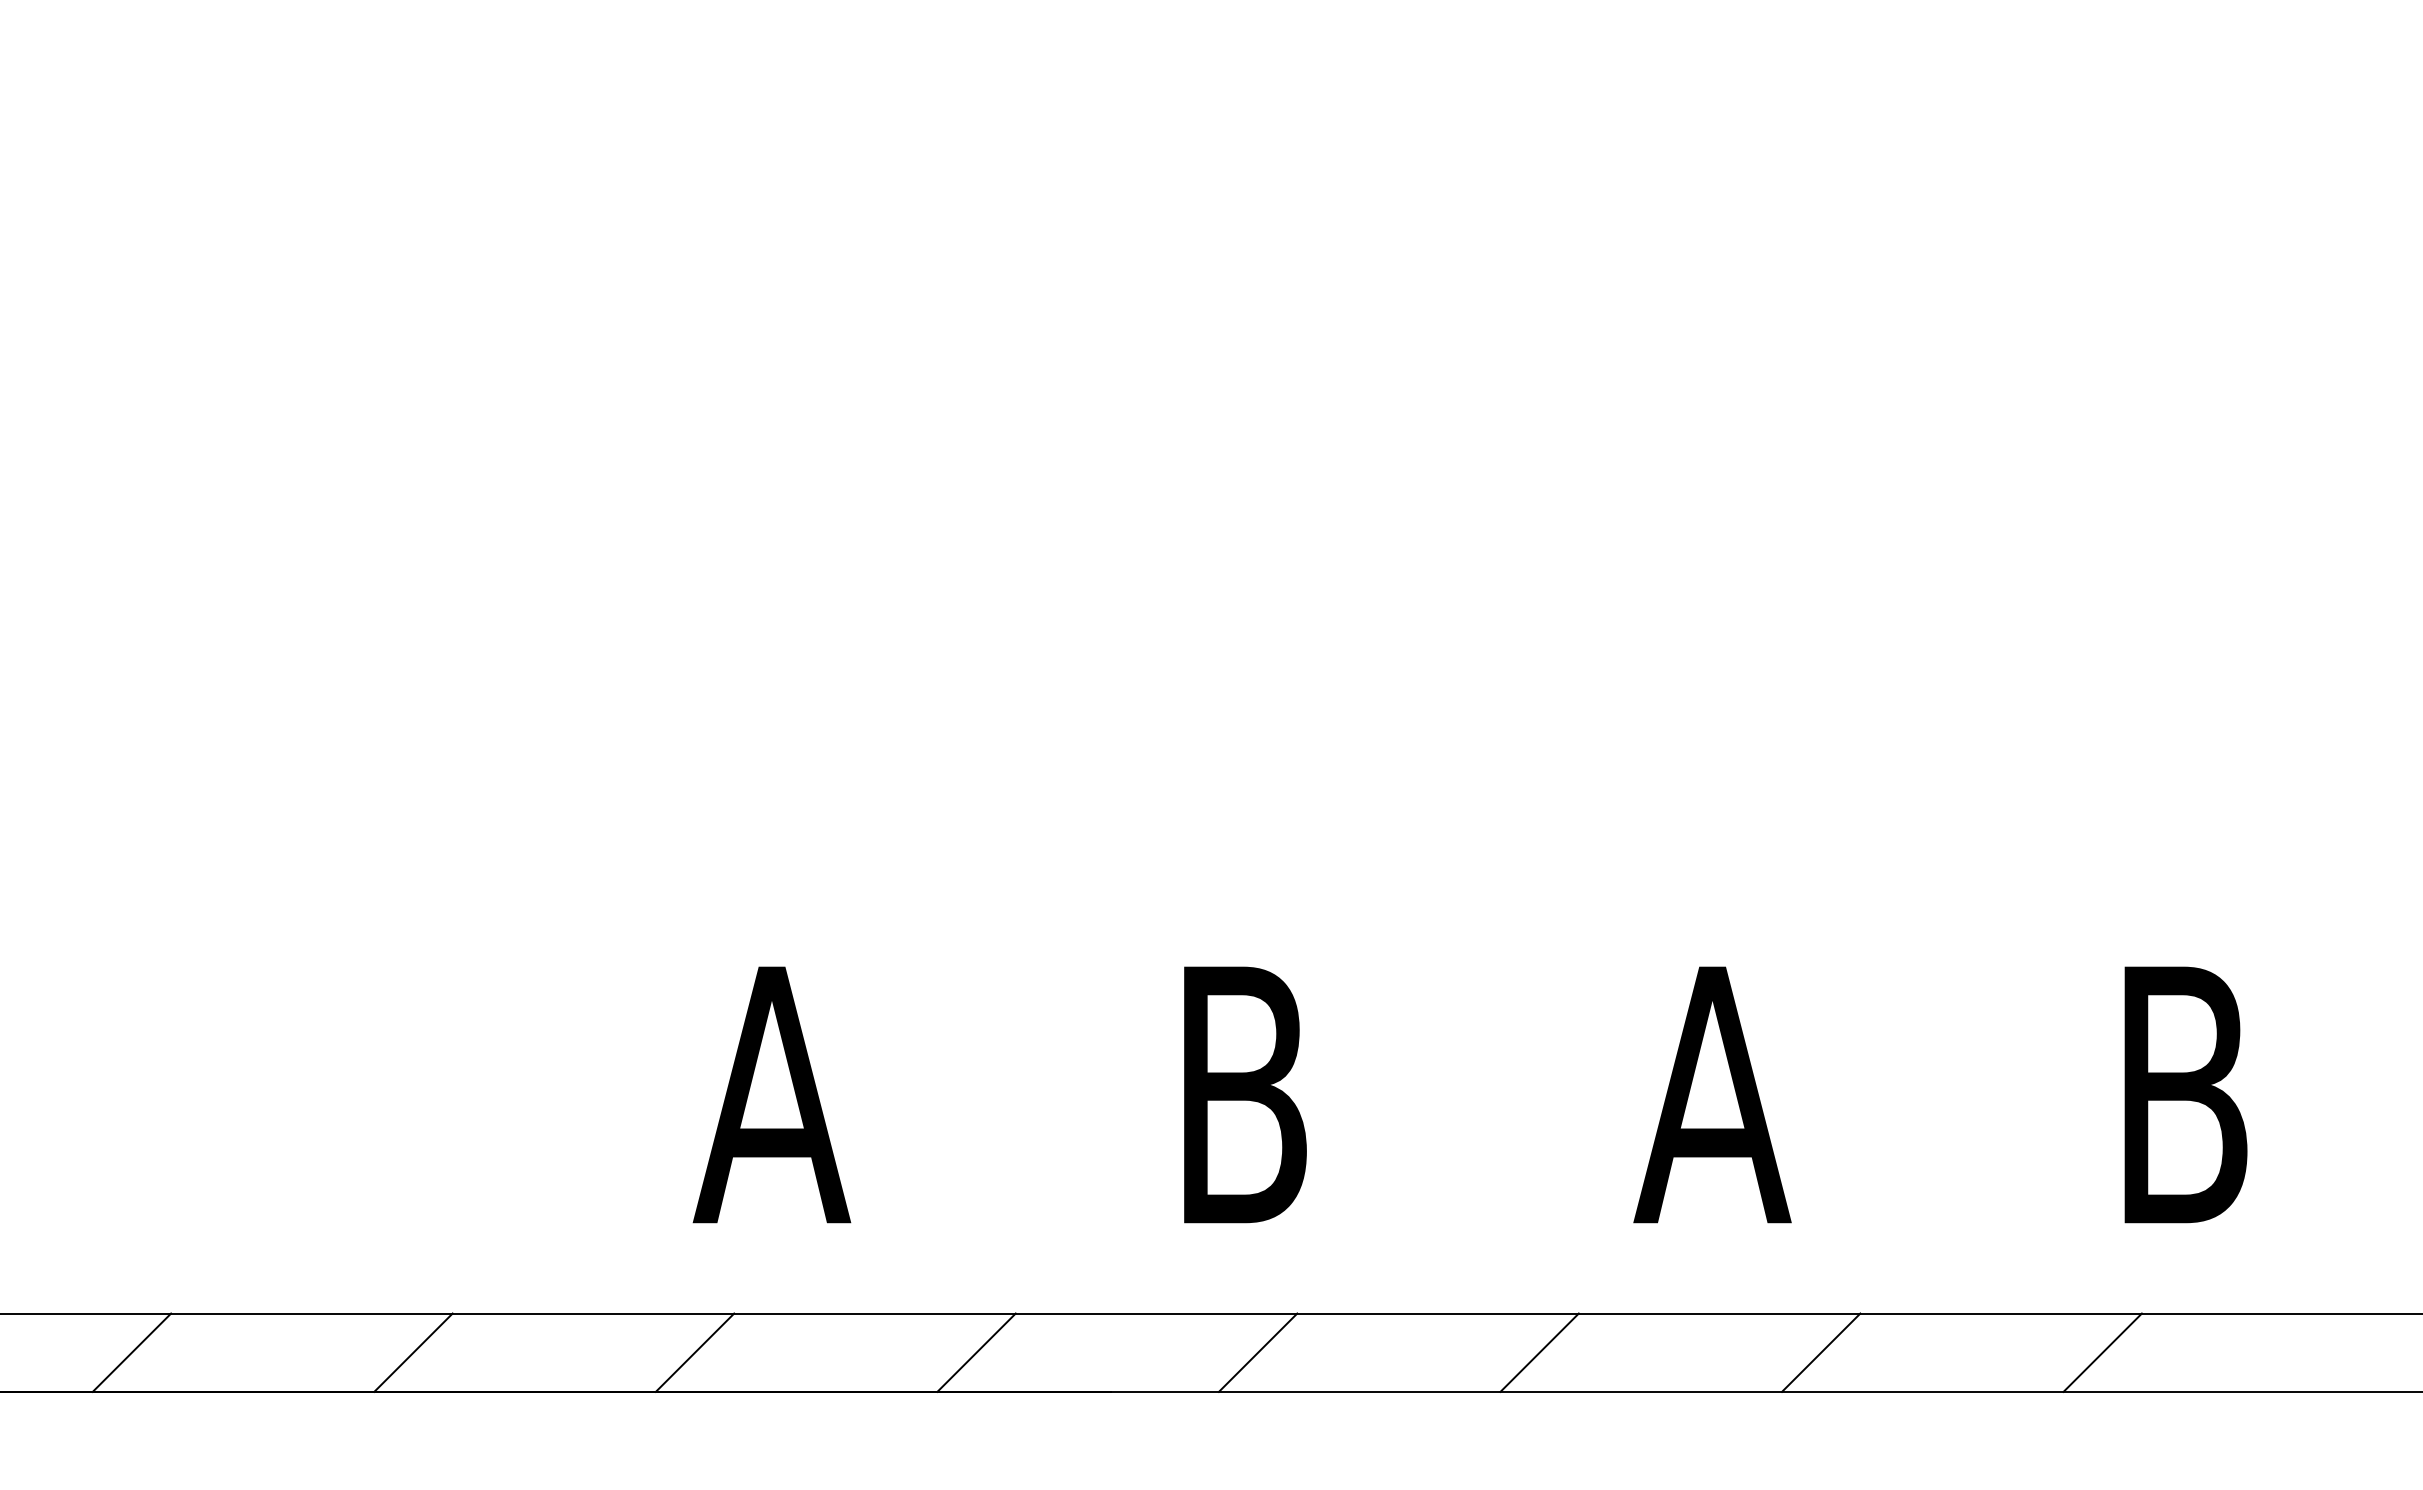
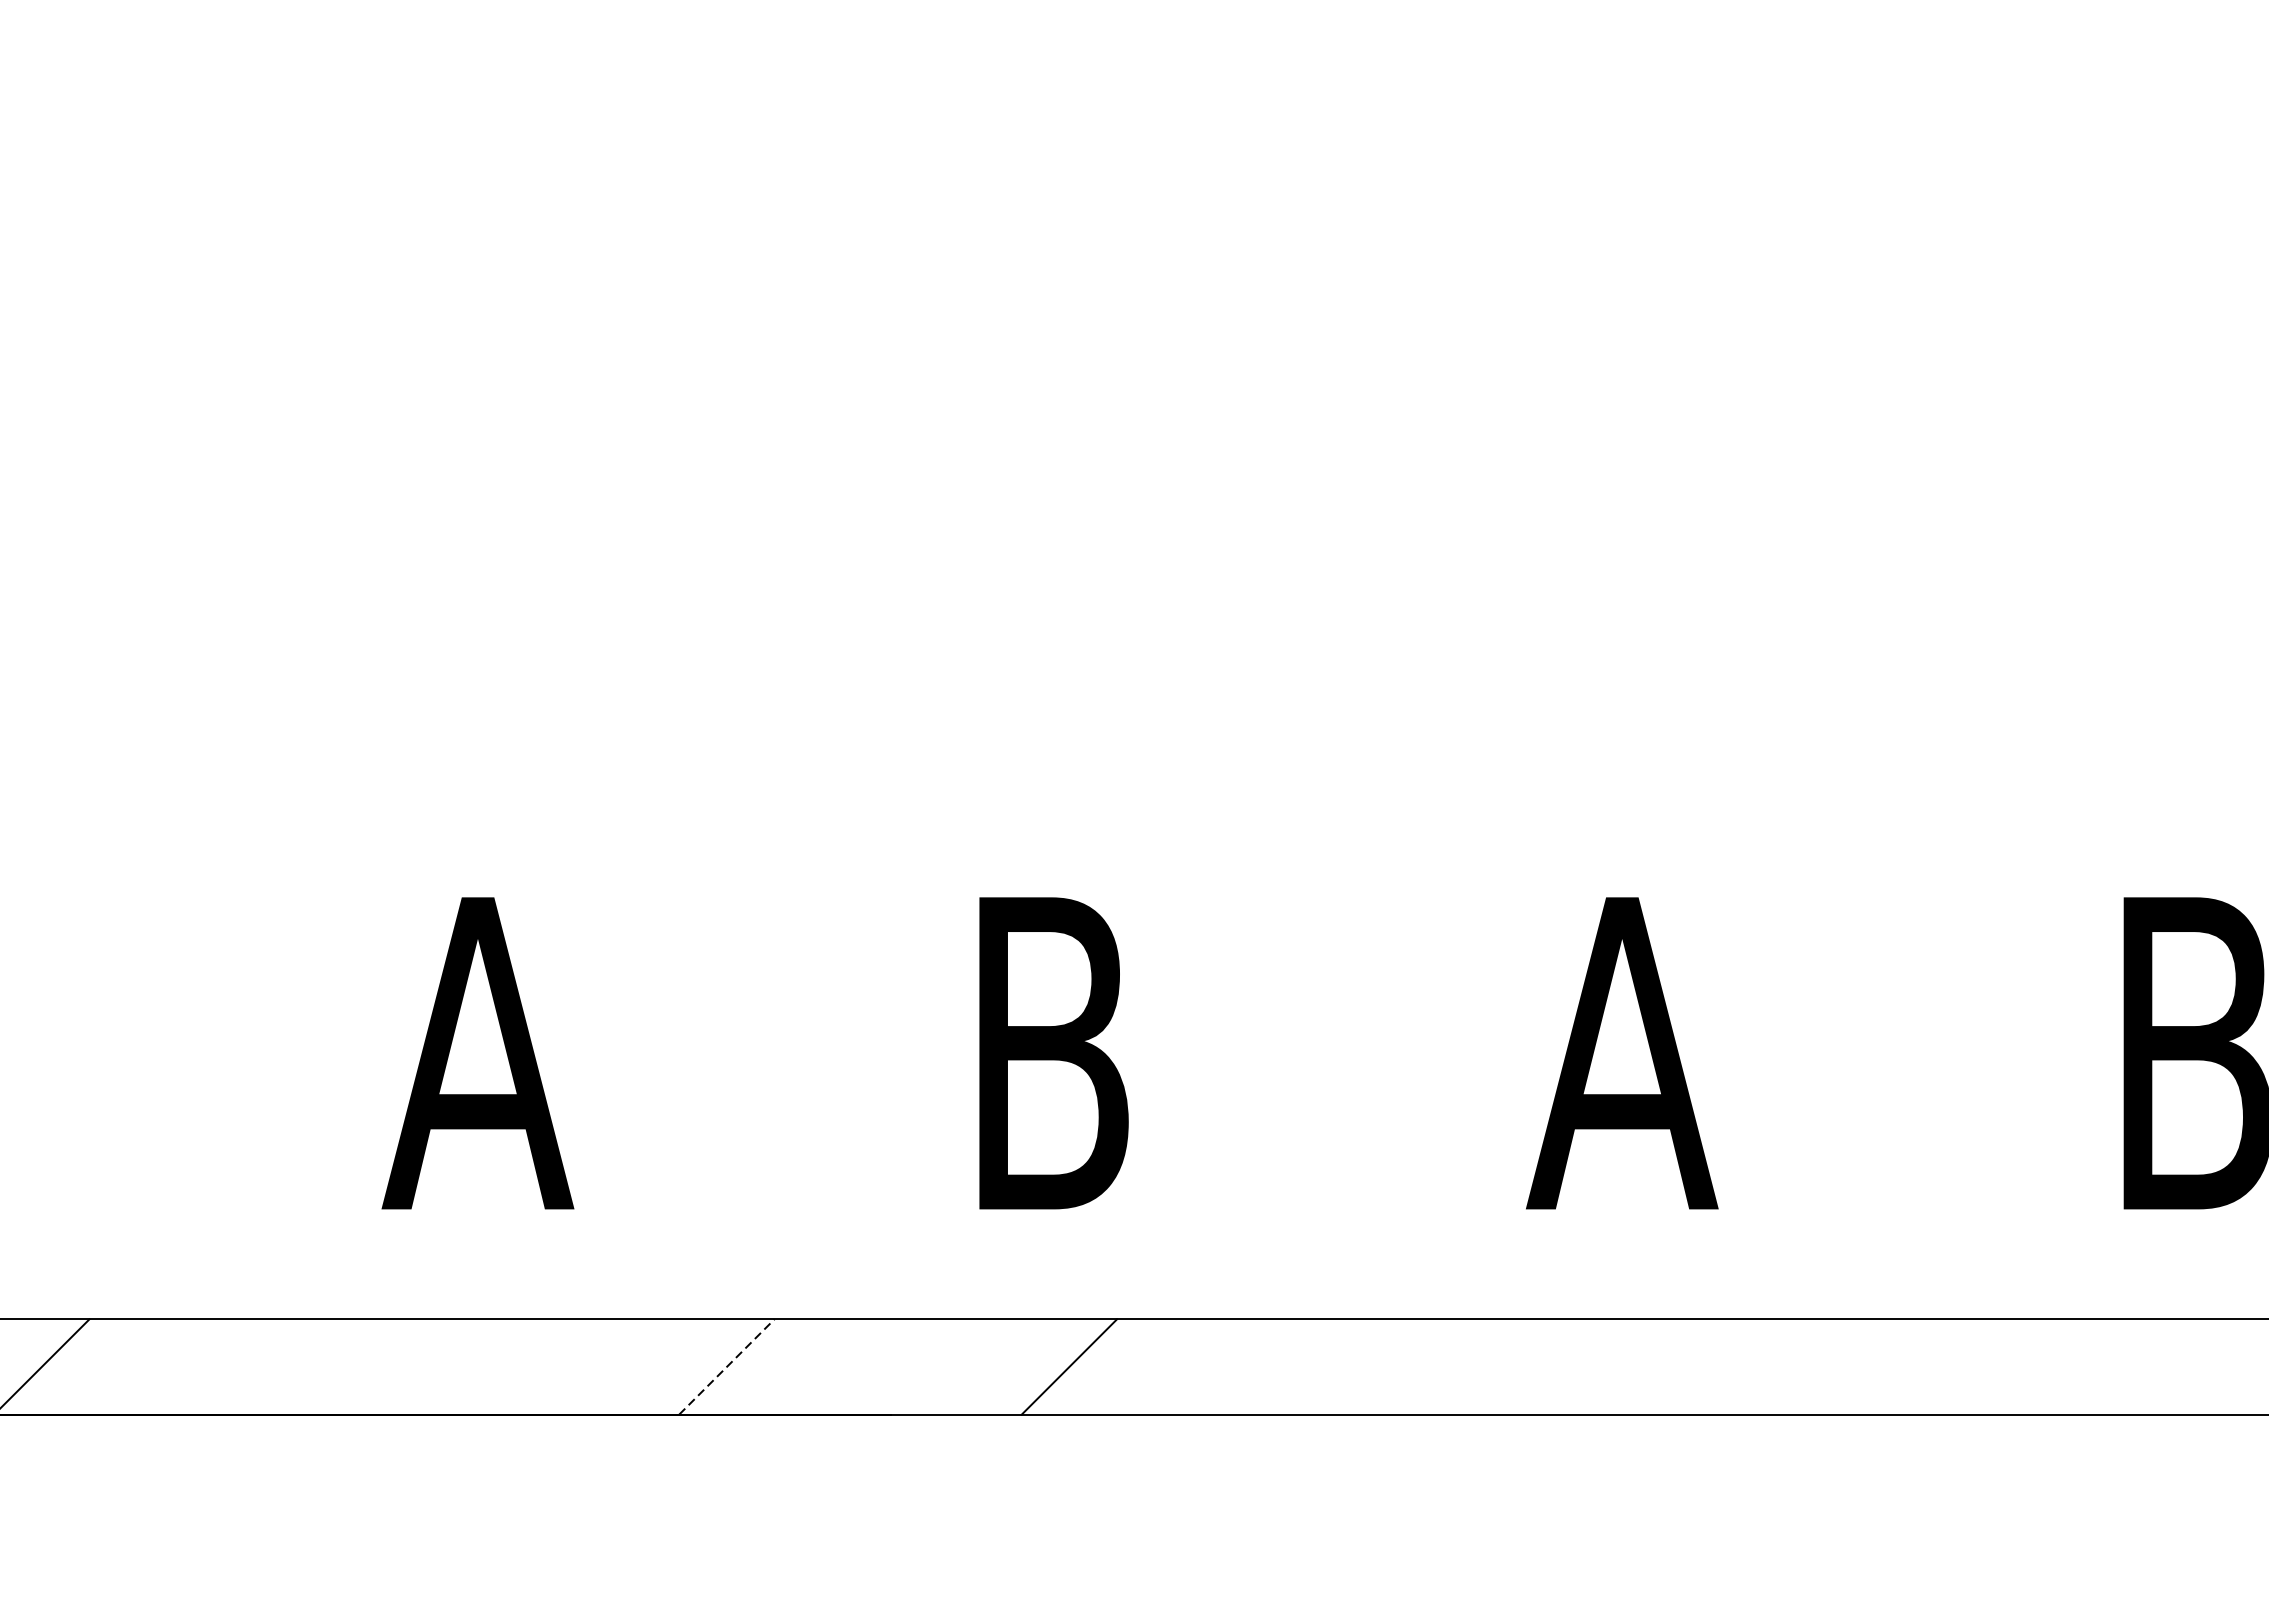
line: (694, 1352) -> (383, 1366), removed
line: (976, 1352) -> (726, 1366), solid -> dashed
line: (1539, 1352) -> (1411, 1366), removed
line: (1821, 1352) -> (1754, 1366), removed
line: (2102, 1352) -> (2096, 1366), removed

